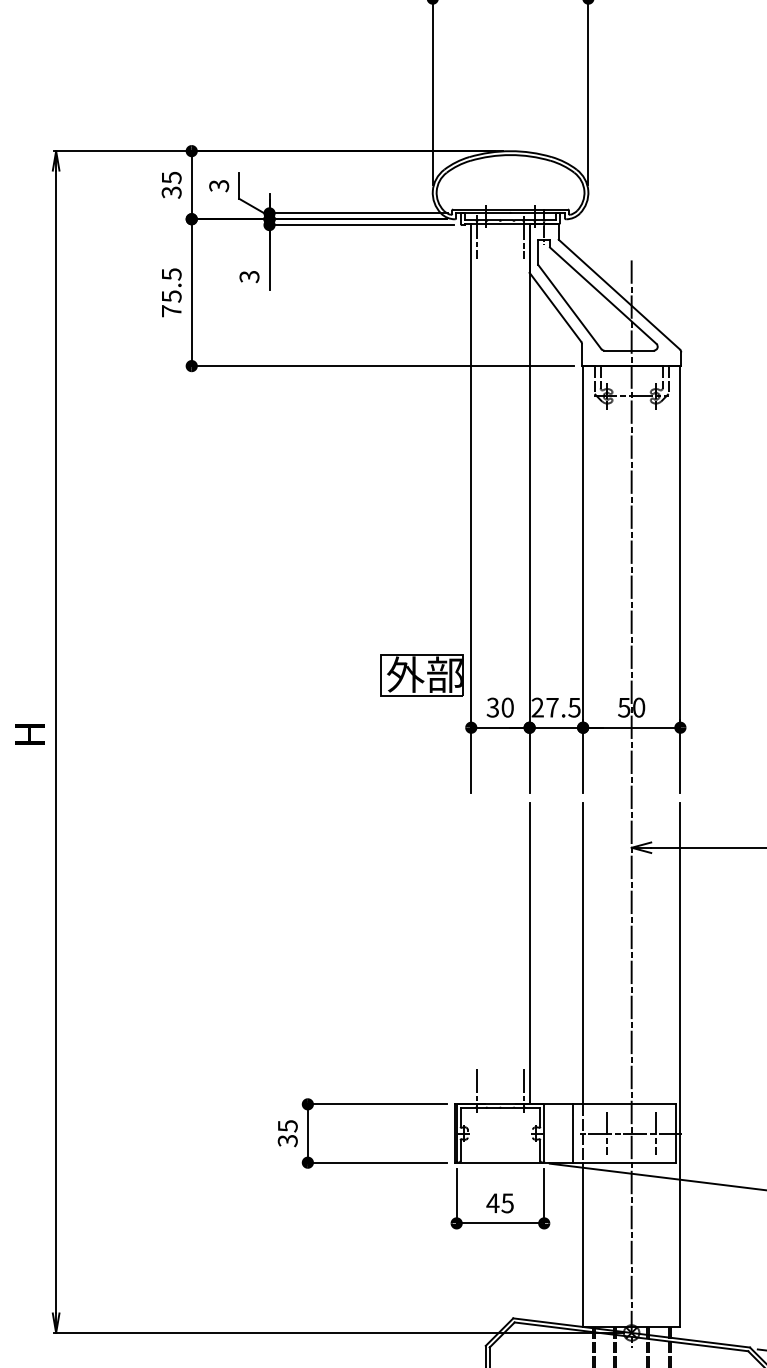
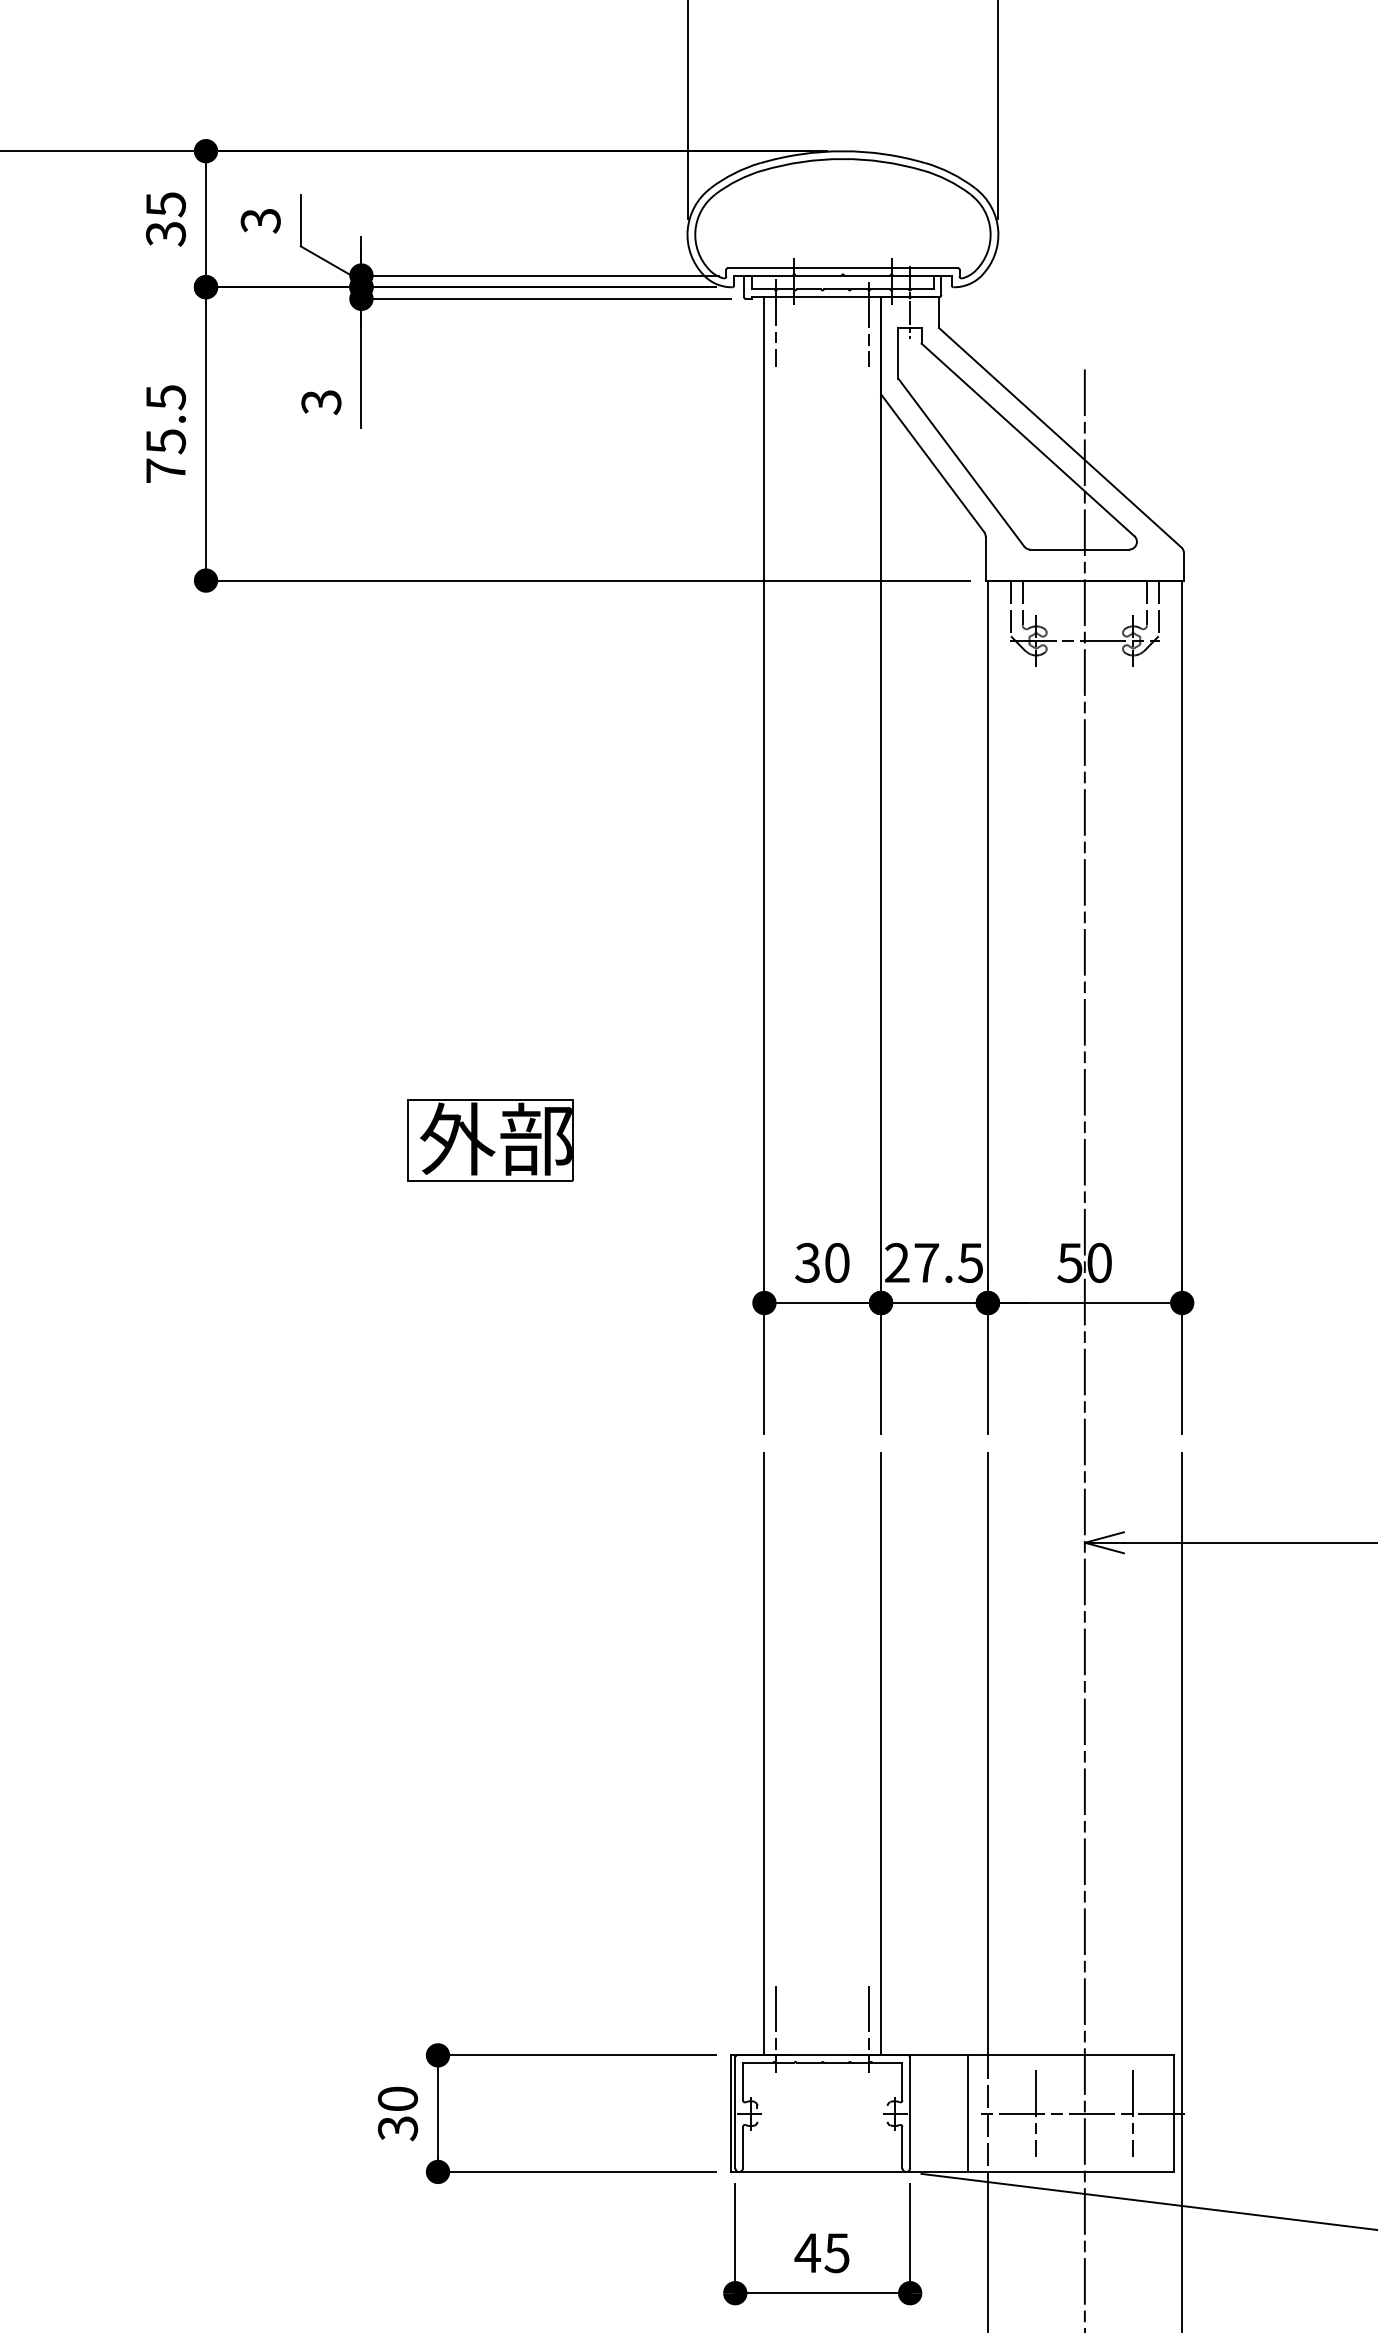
part: (421, 675) -> (489, 1140), moved
line: (471, 953) -> (764, 1754), added
text: (287, 1126) -> (397, 2099), 35 -> 30

